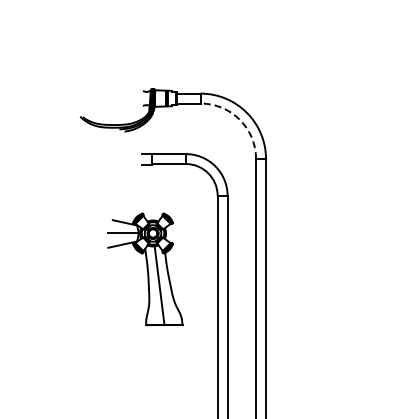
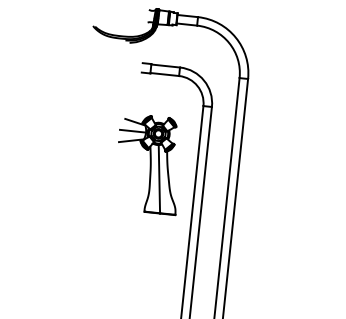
arc: (239, 119) -> (228, 42), dashed -> solid
part: (145, 269) -> (148, 164), moved

